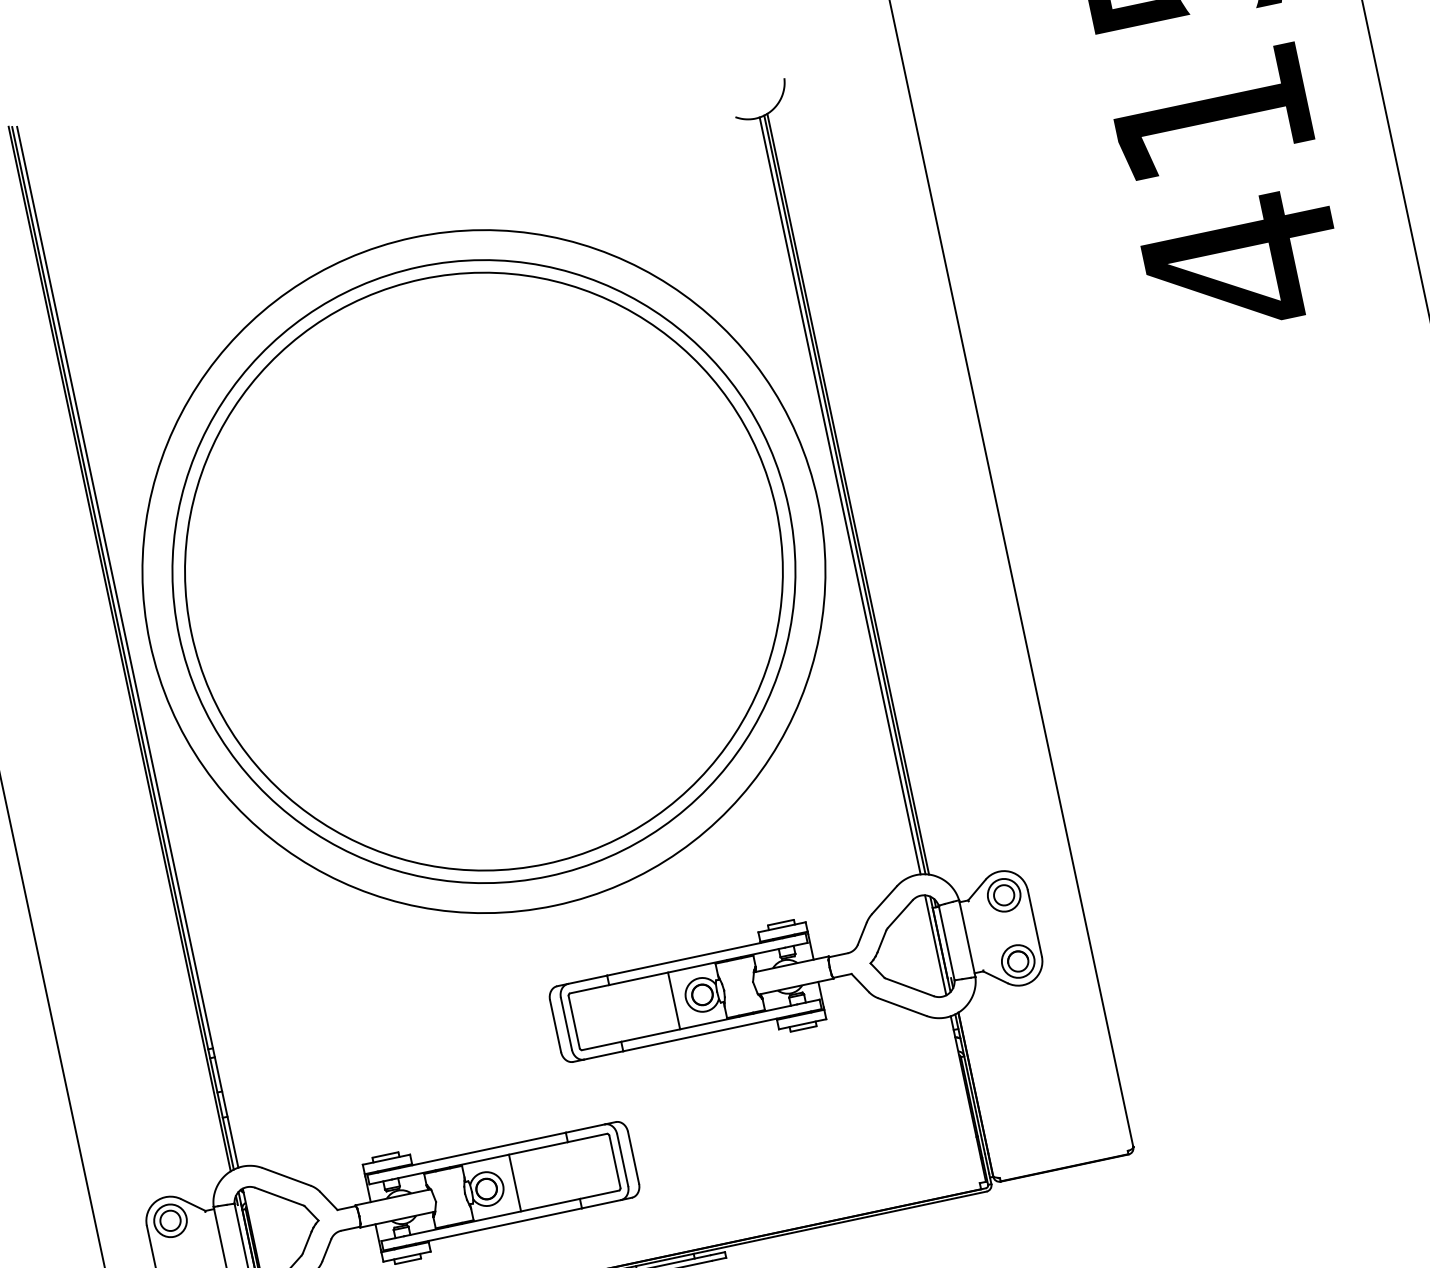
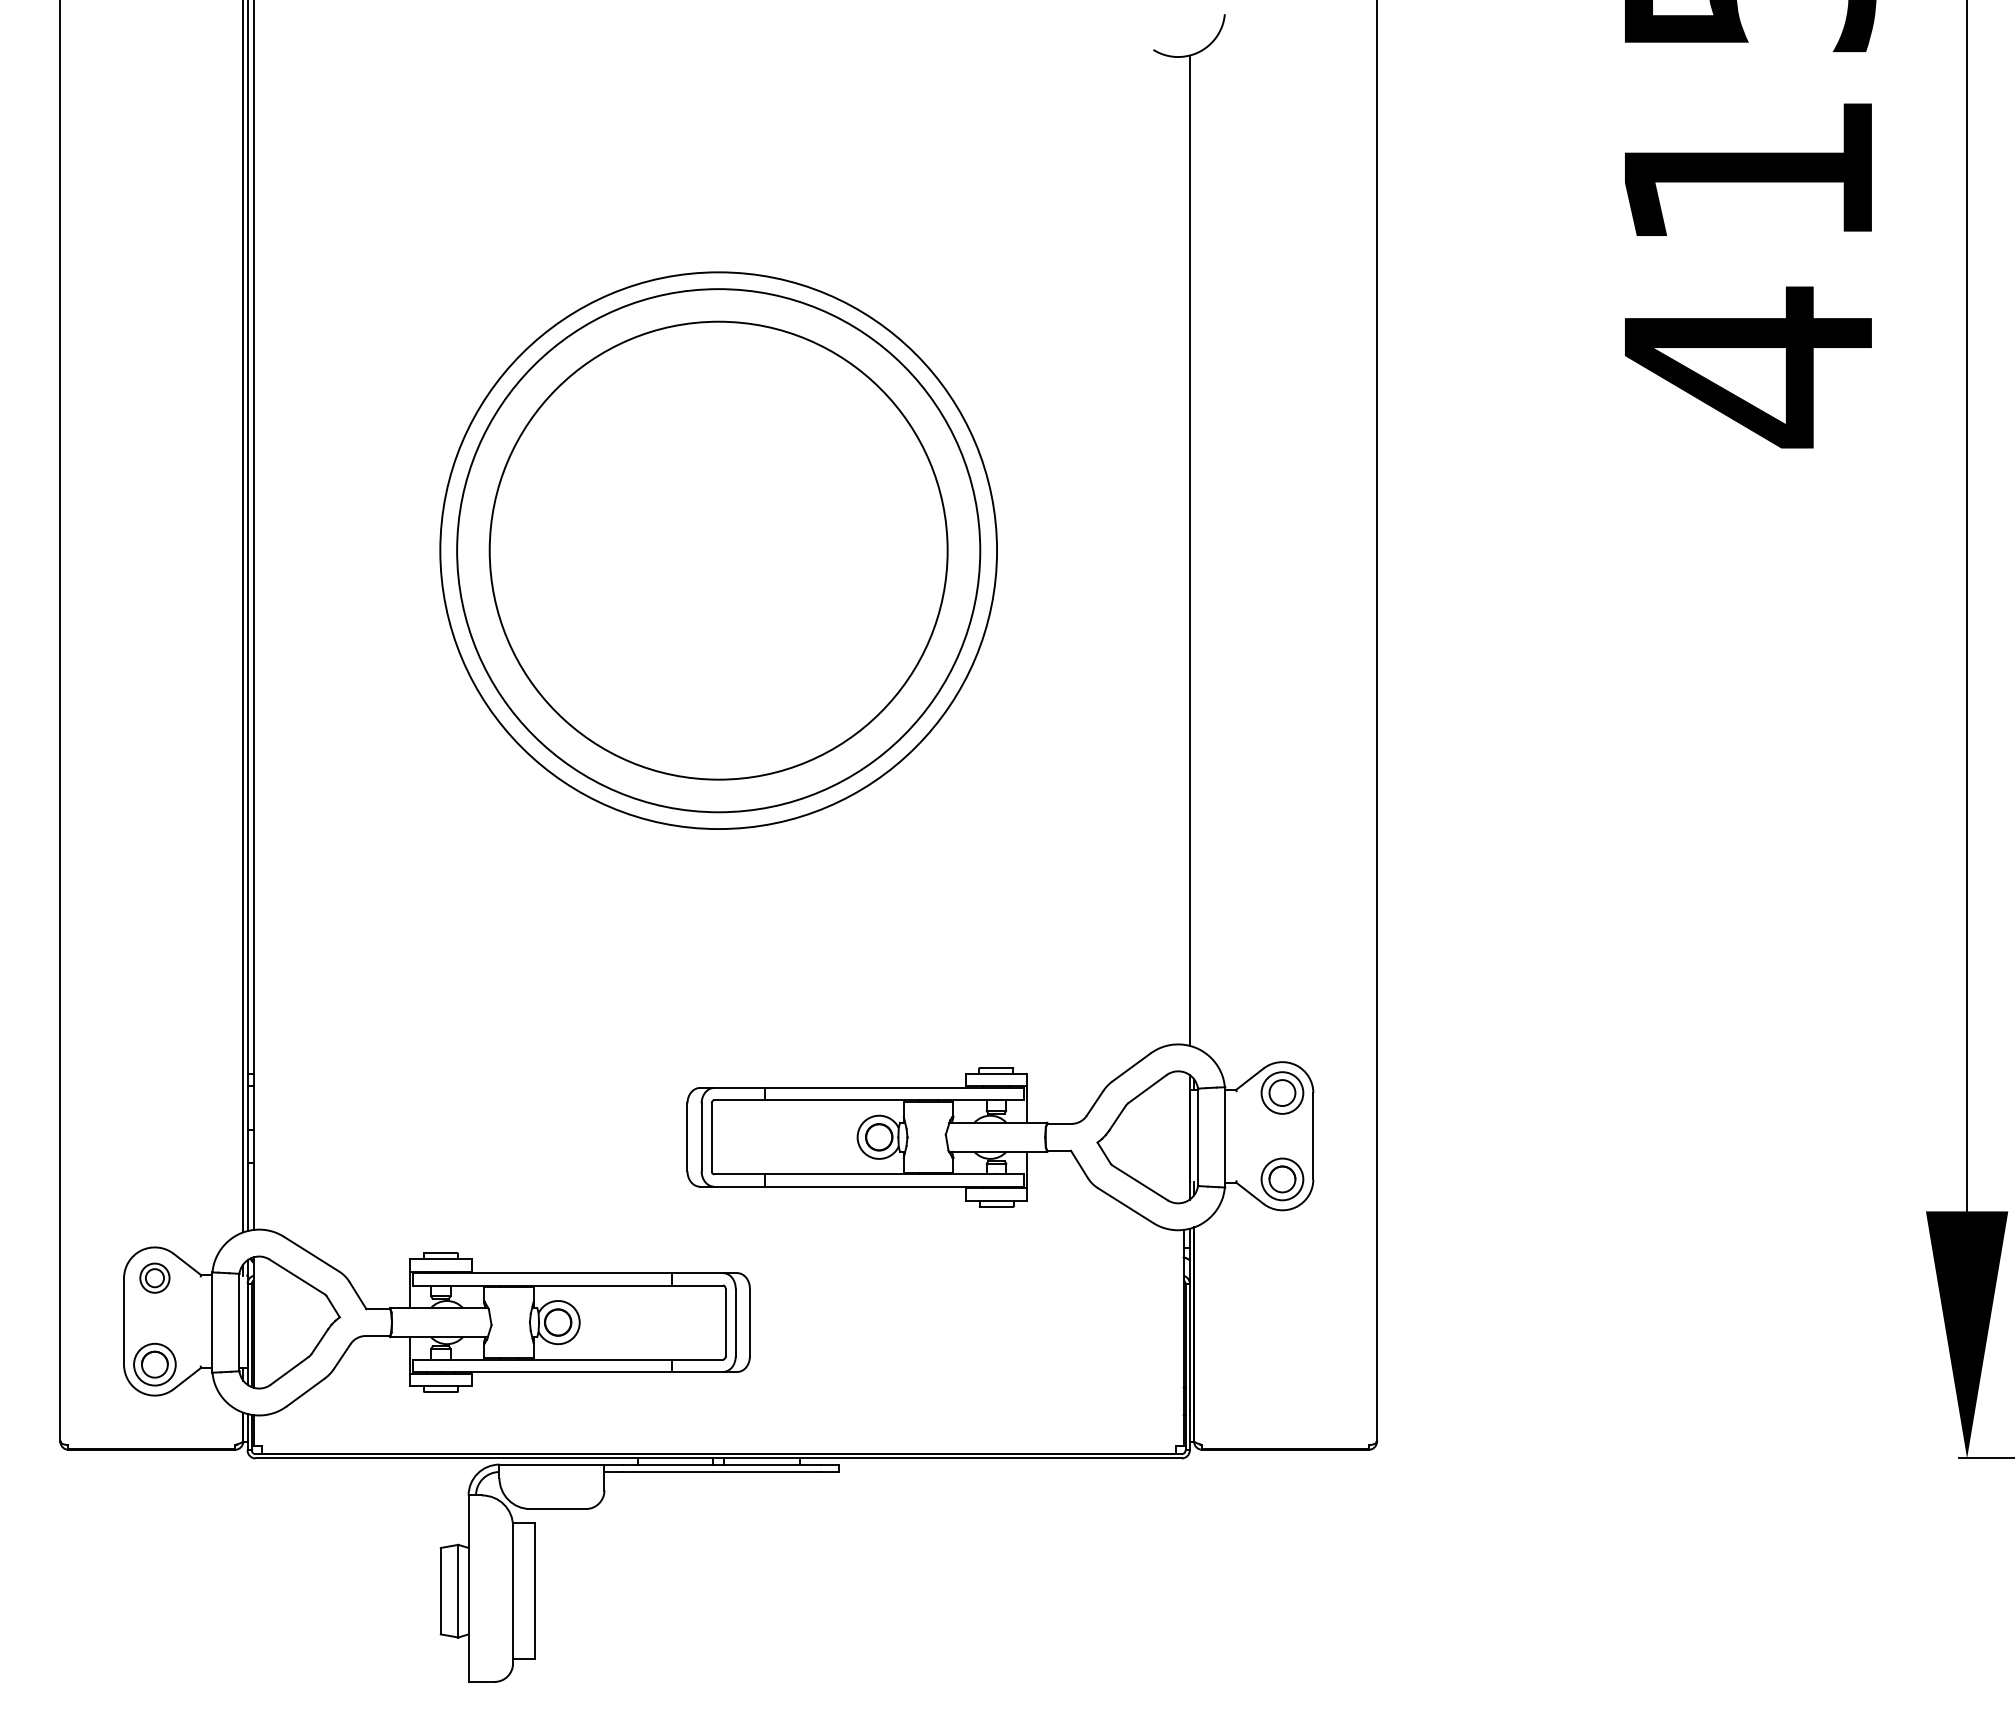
line: (848, 494) -> (1194, 550), removed
line: (840, 495) -> (1183, 550), removed
circle: (483, 571) -> (718, 550), size x0.6
circle: (483, 571) -> (718, 550), size x0.6
circle: (483, 571) -> (718, 550), size x0.7
line: (935, 945) -> (1183, 1137), removed
line: (674, 1001) -> (842, 1137), removed
line: (515, 1182) -> (595, 1322), removed
part: (170, 1220) -> (154, 1277), size x0.7

